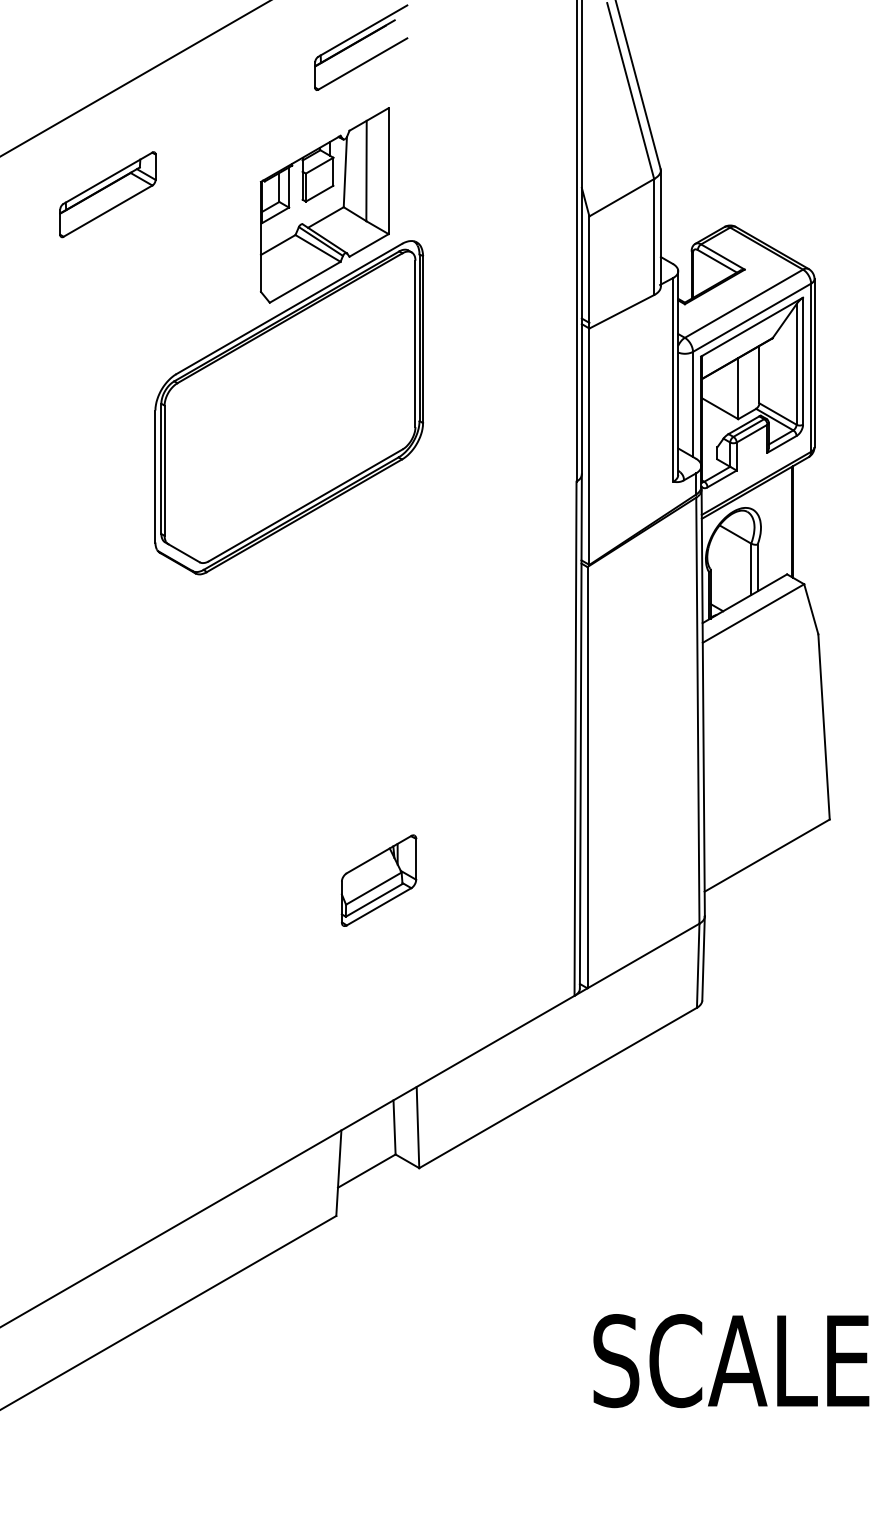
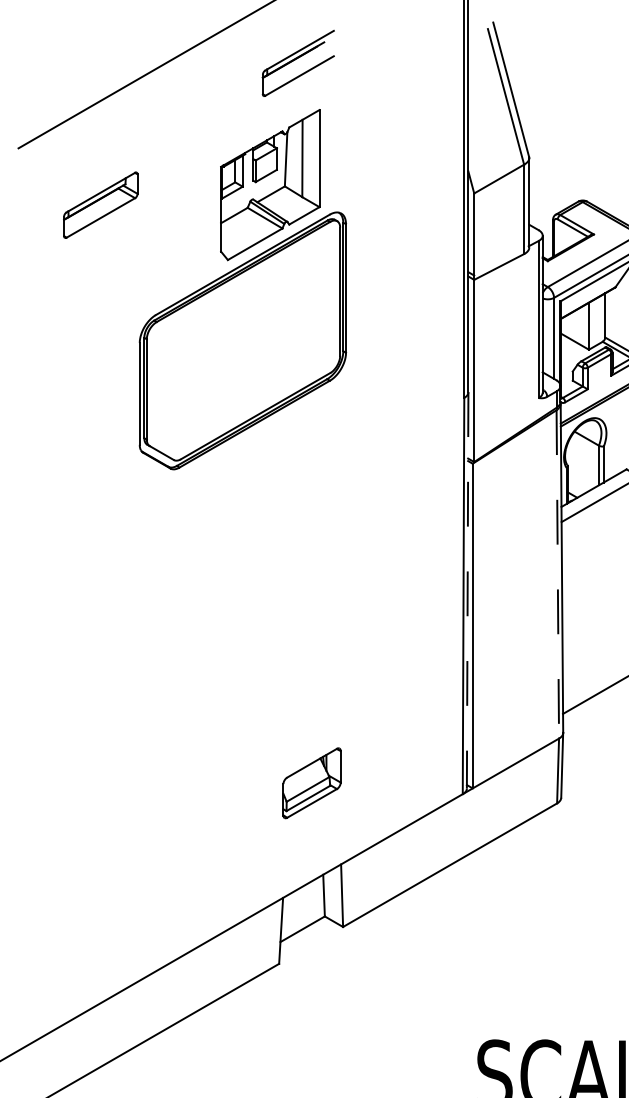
part: (107, 194) -> (100, 205), moved
line: (697, 711) -> (557, 575), solid -> dashed
line: (580, 731) -> (467, 590), solid -> dashed
part: (378, 880) -> (311, 783), moved

